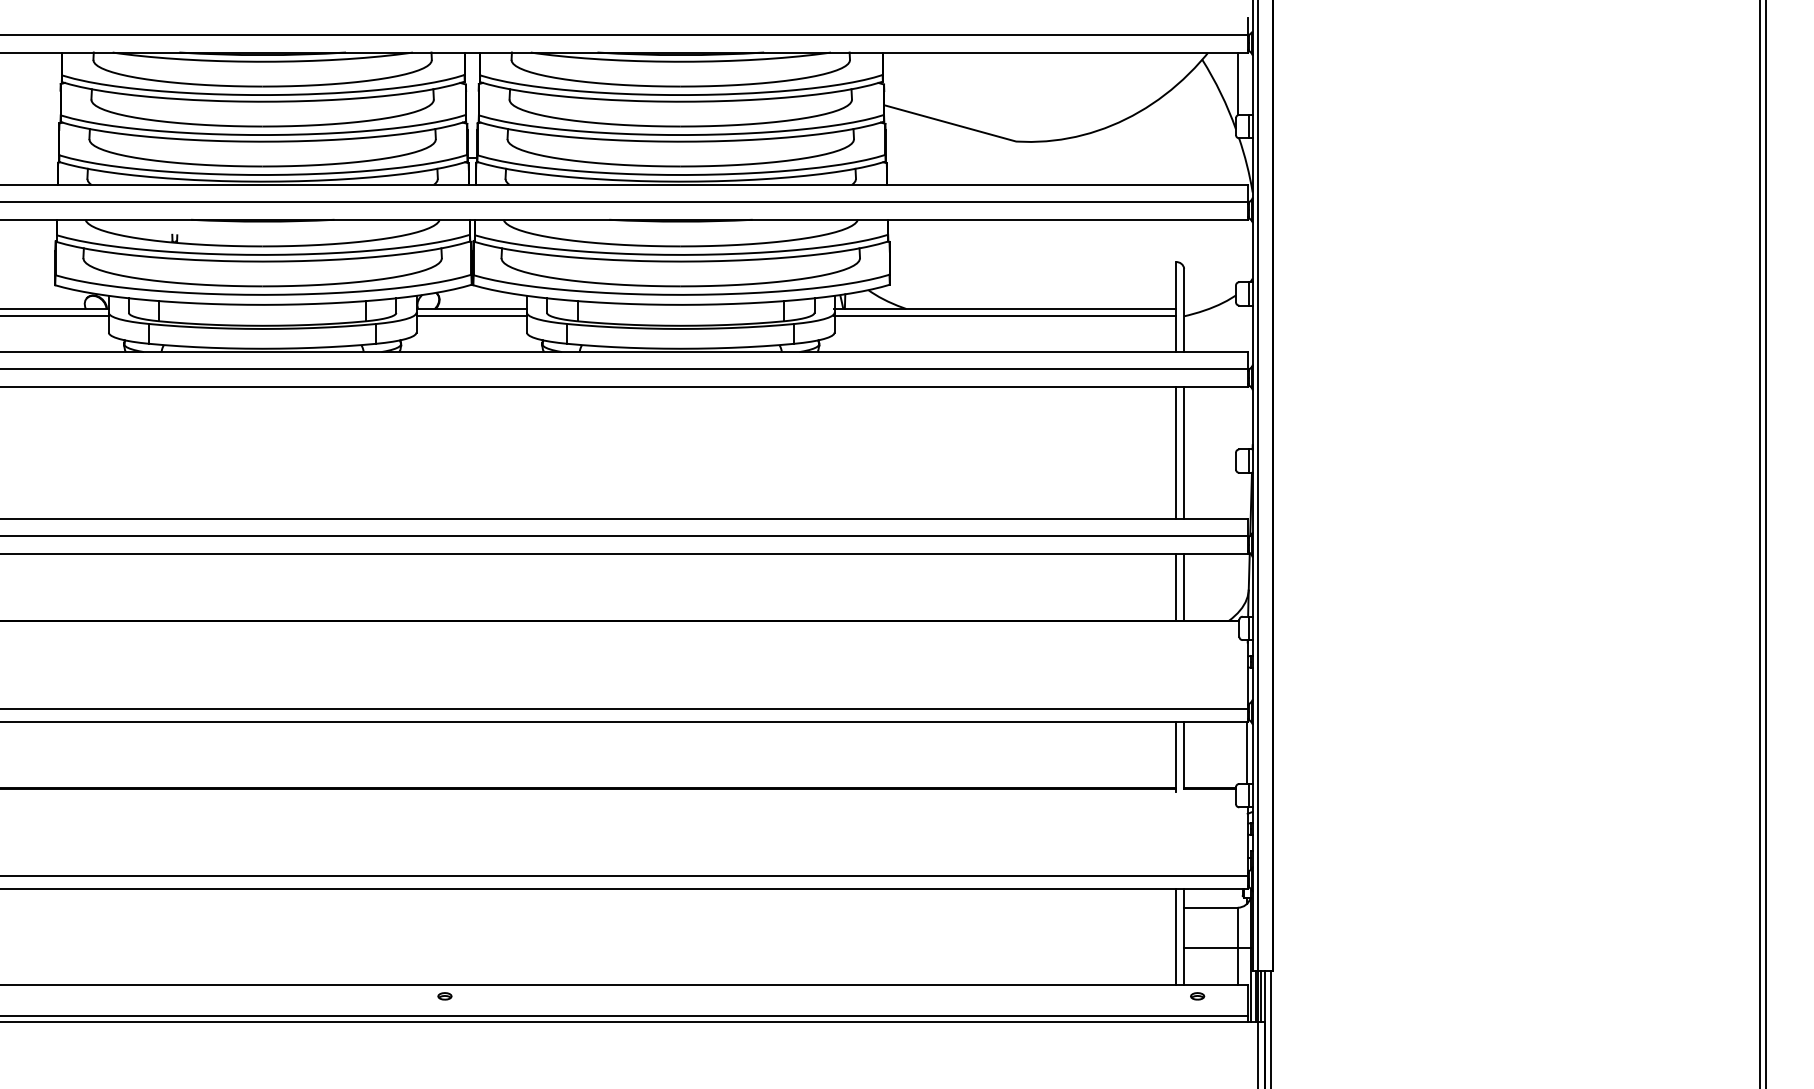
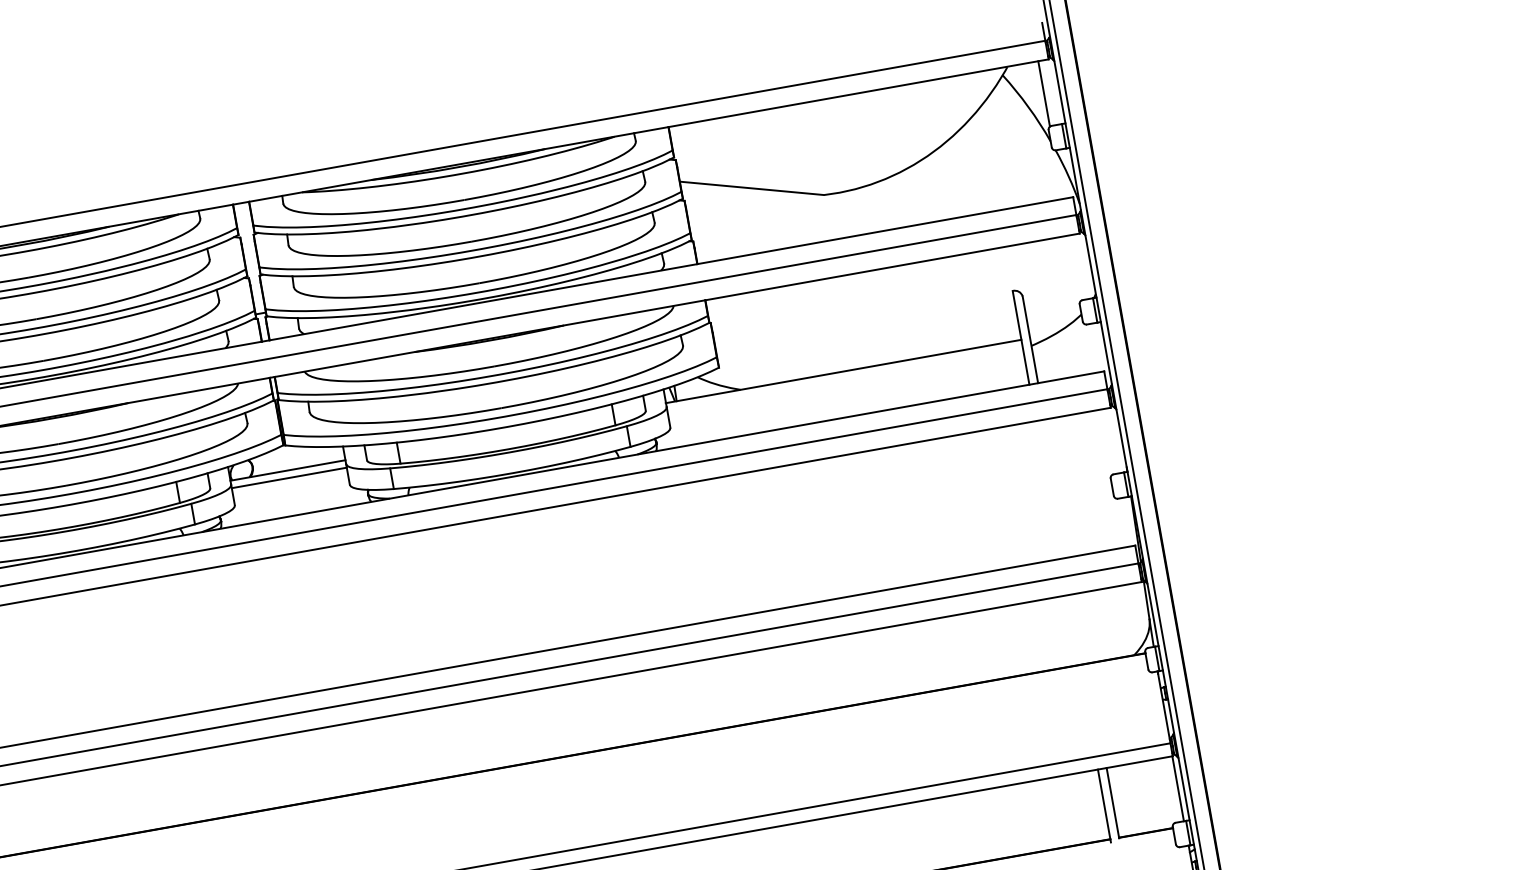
line: (1004, 316) -> (844, 379), removed
line: (1175, 453) -> (1047, 490), removed
line: (1184, 453) -> (1057, 488), removed
line: (1175, 587) -> (1072, 629), removed
line: (1184, 587) -> (1082, 628), removed

